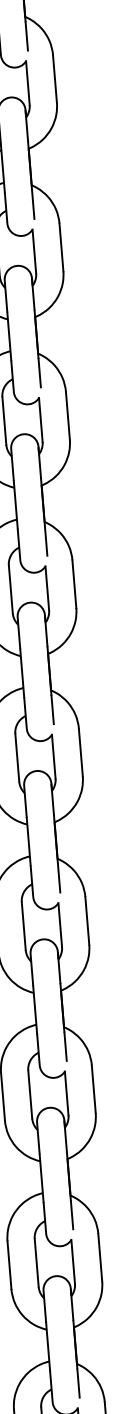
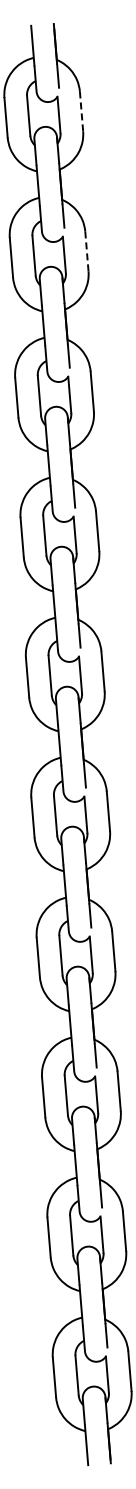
line: (54, 78) -> (81, 111), solid -> dashed
line: (60, 247) -> (86, 251), solid -> dashed

